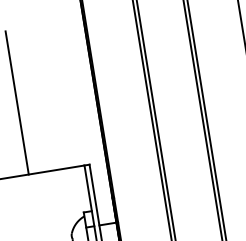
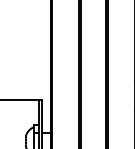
line: (17, 102) -> (8, 60), removed

